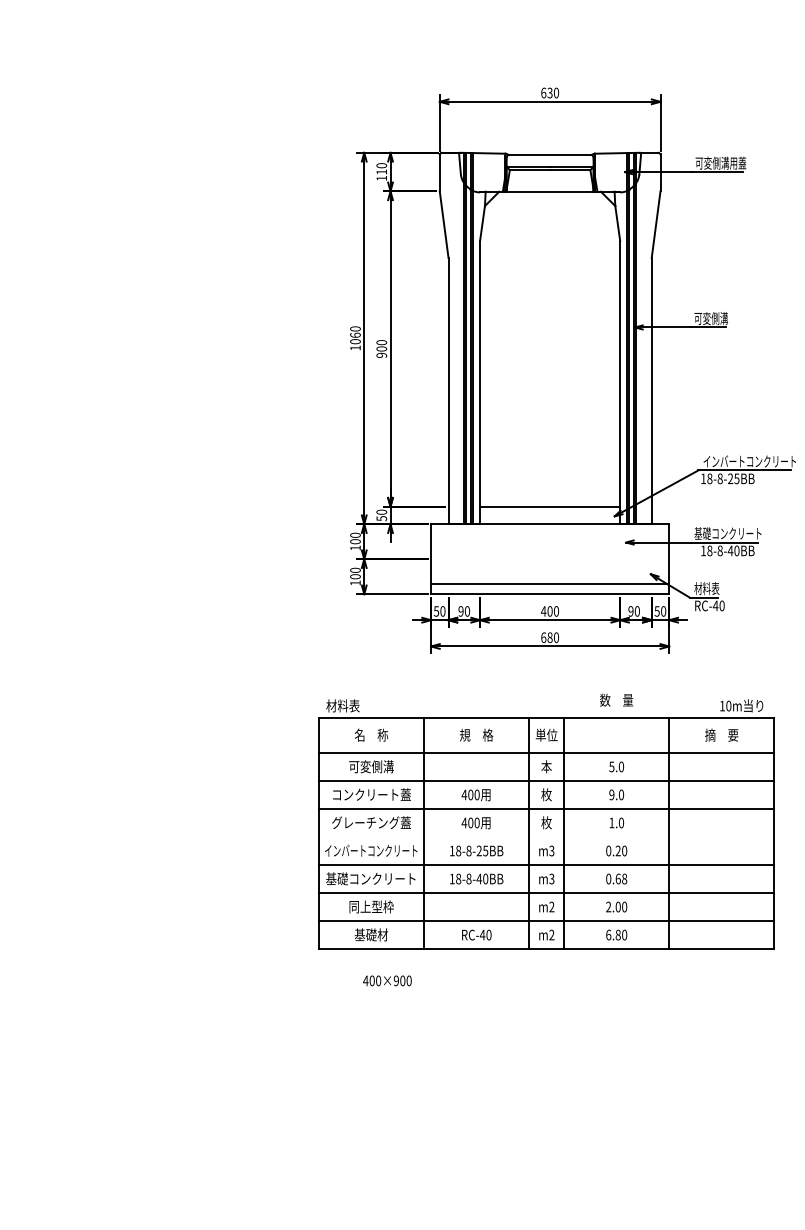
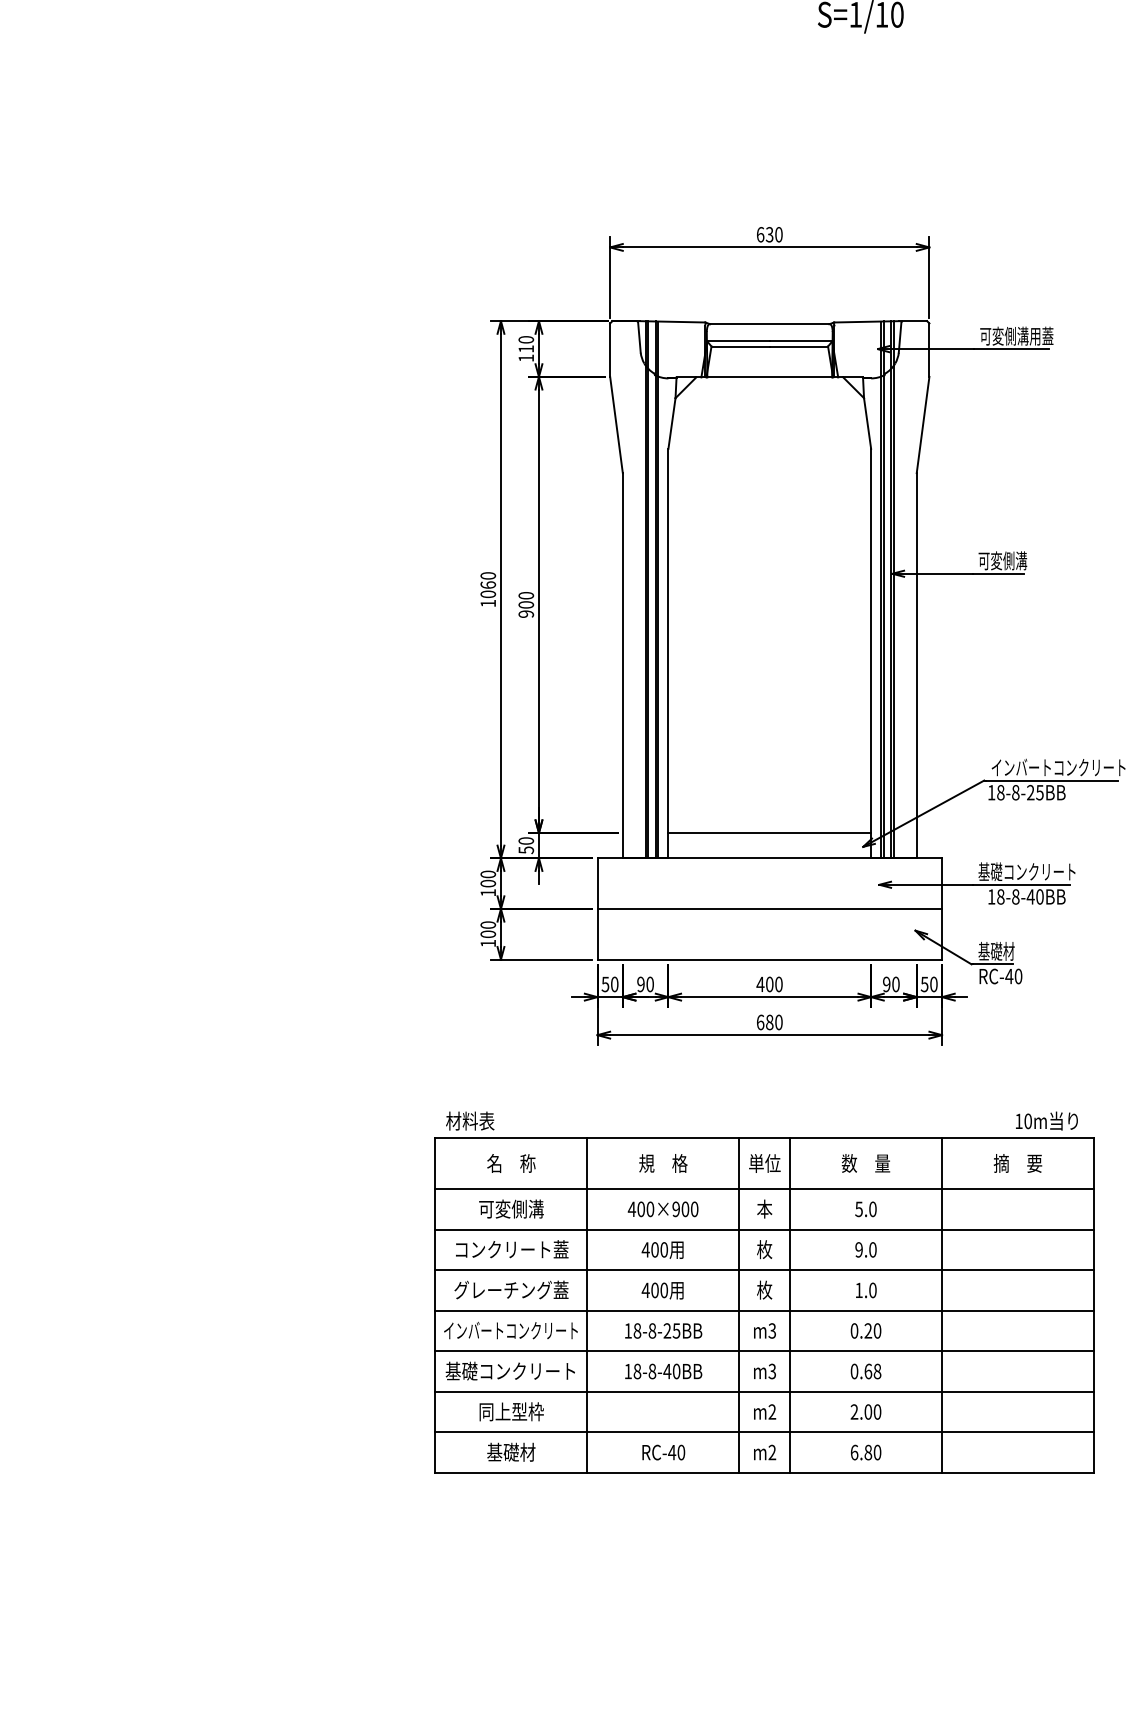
line: (550, 584) -> (770, 909), moved
text: (706, 588) -> (995, 951), 材料表 -> 基礎材
text: (616, 699) -> (865, 1162), moved
line: (546, 837) -> (764, 1311), added
text: (387, 980) -> (663, 1208), moved

